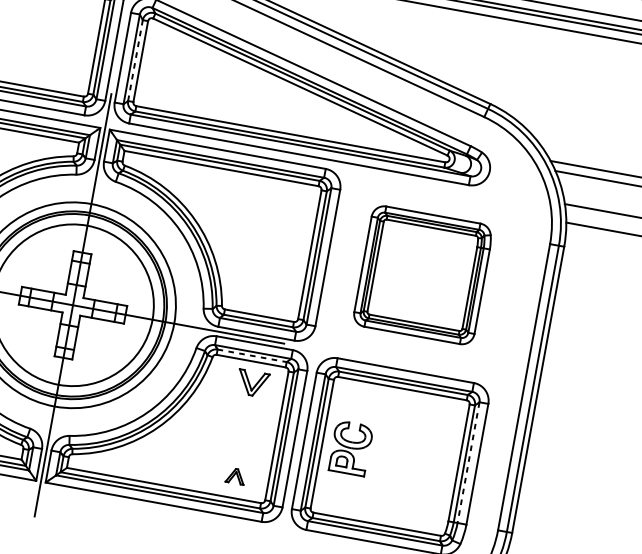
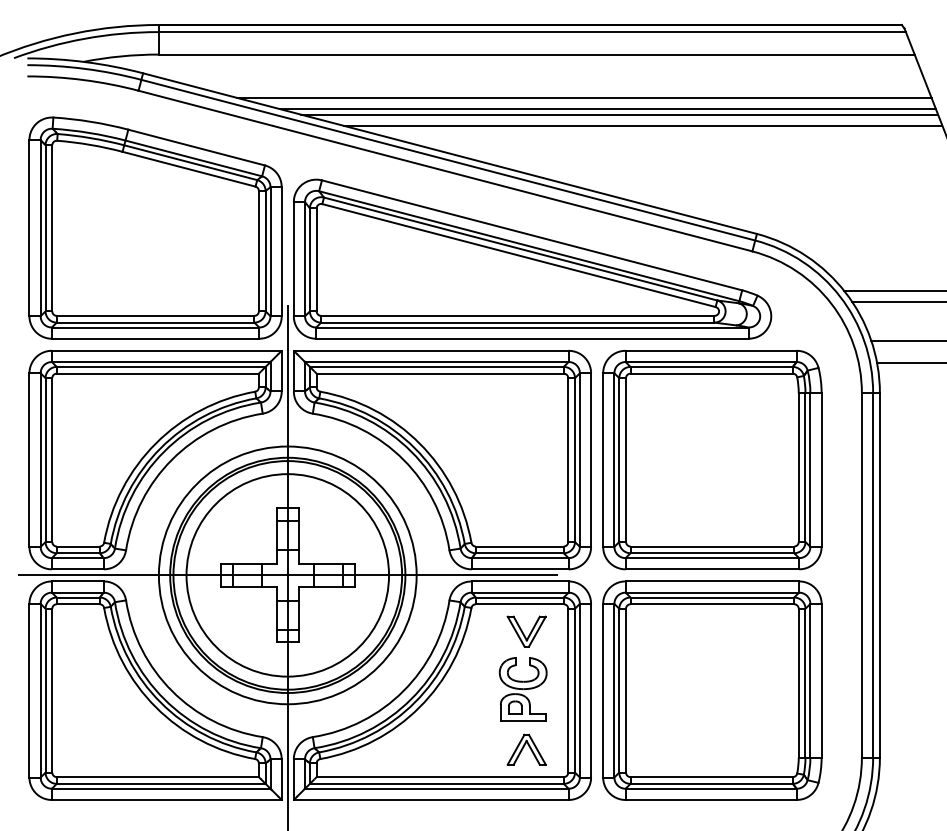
line: (135, 60) -> (309, 259), dashed -> solid
part: (423, 274) -> (712, 459), size x1.43
line: (251, 355) -> (519, 597), dashed -> solid
part: (350, 448) -> (522, 689), moved
line: (468, 462) -> (810, 680), dashed -> solid
part: (235, 476) -> (526, 749), size x1.67

